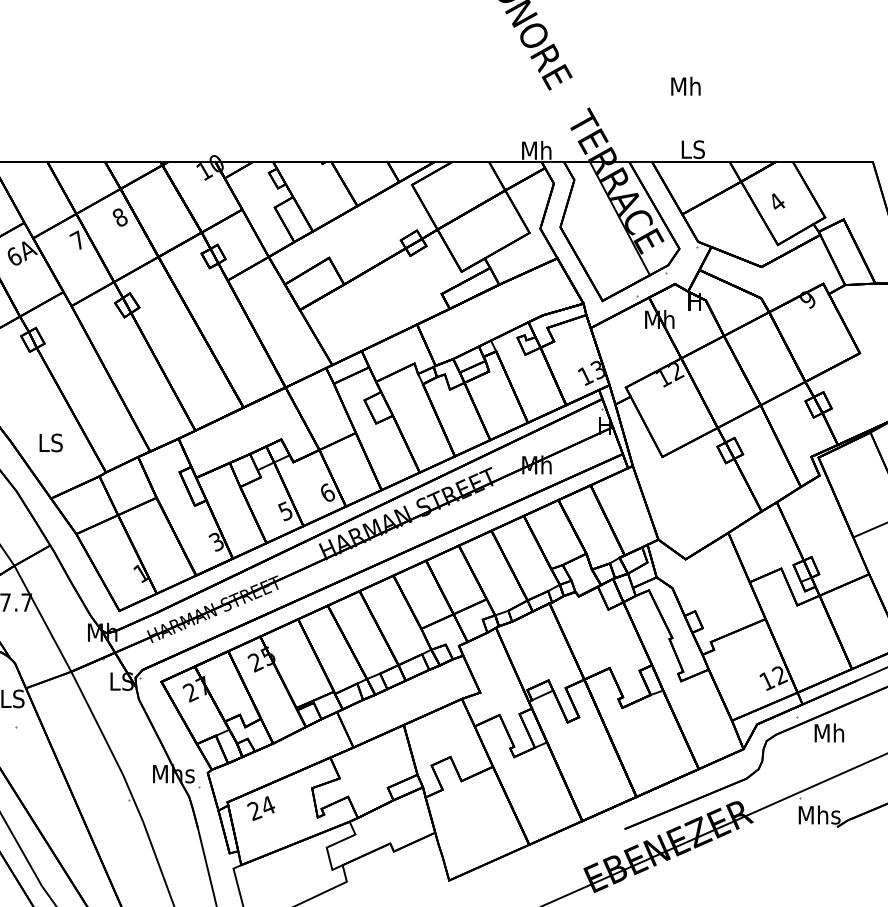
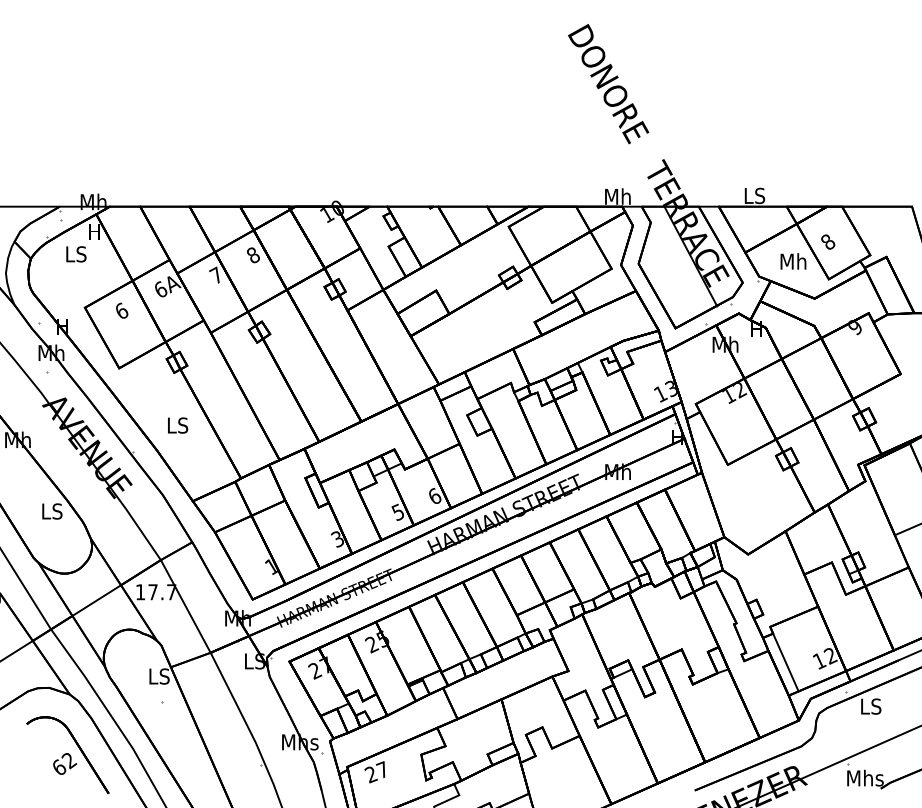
text: (685, 86) -> (793, 261), moved
text: (777, 201) -> (828, 241), 4 -> 8
text: (51, 442) -> (178, 425), moved
line: (728, 682) -> (785, 662), added
text: (829, 733) -> (874, 706), Mh -> LS
text: (267, 805) -> (382, 769), 24 -> 27

